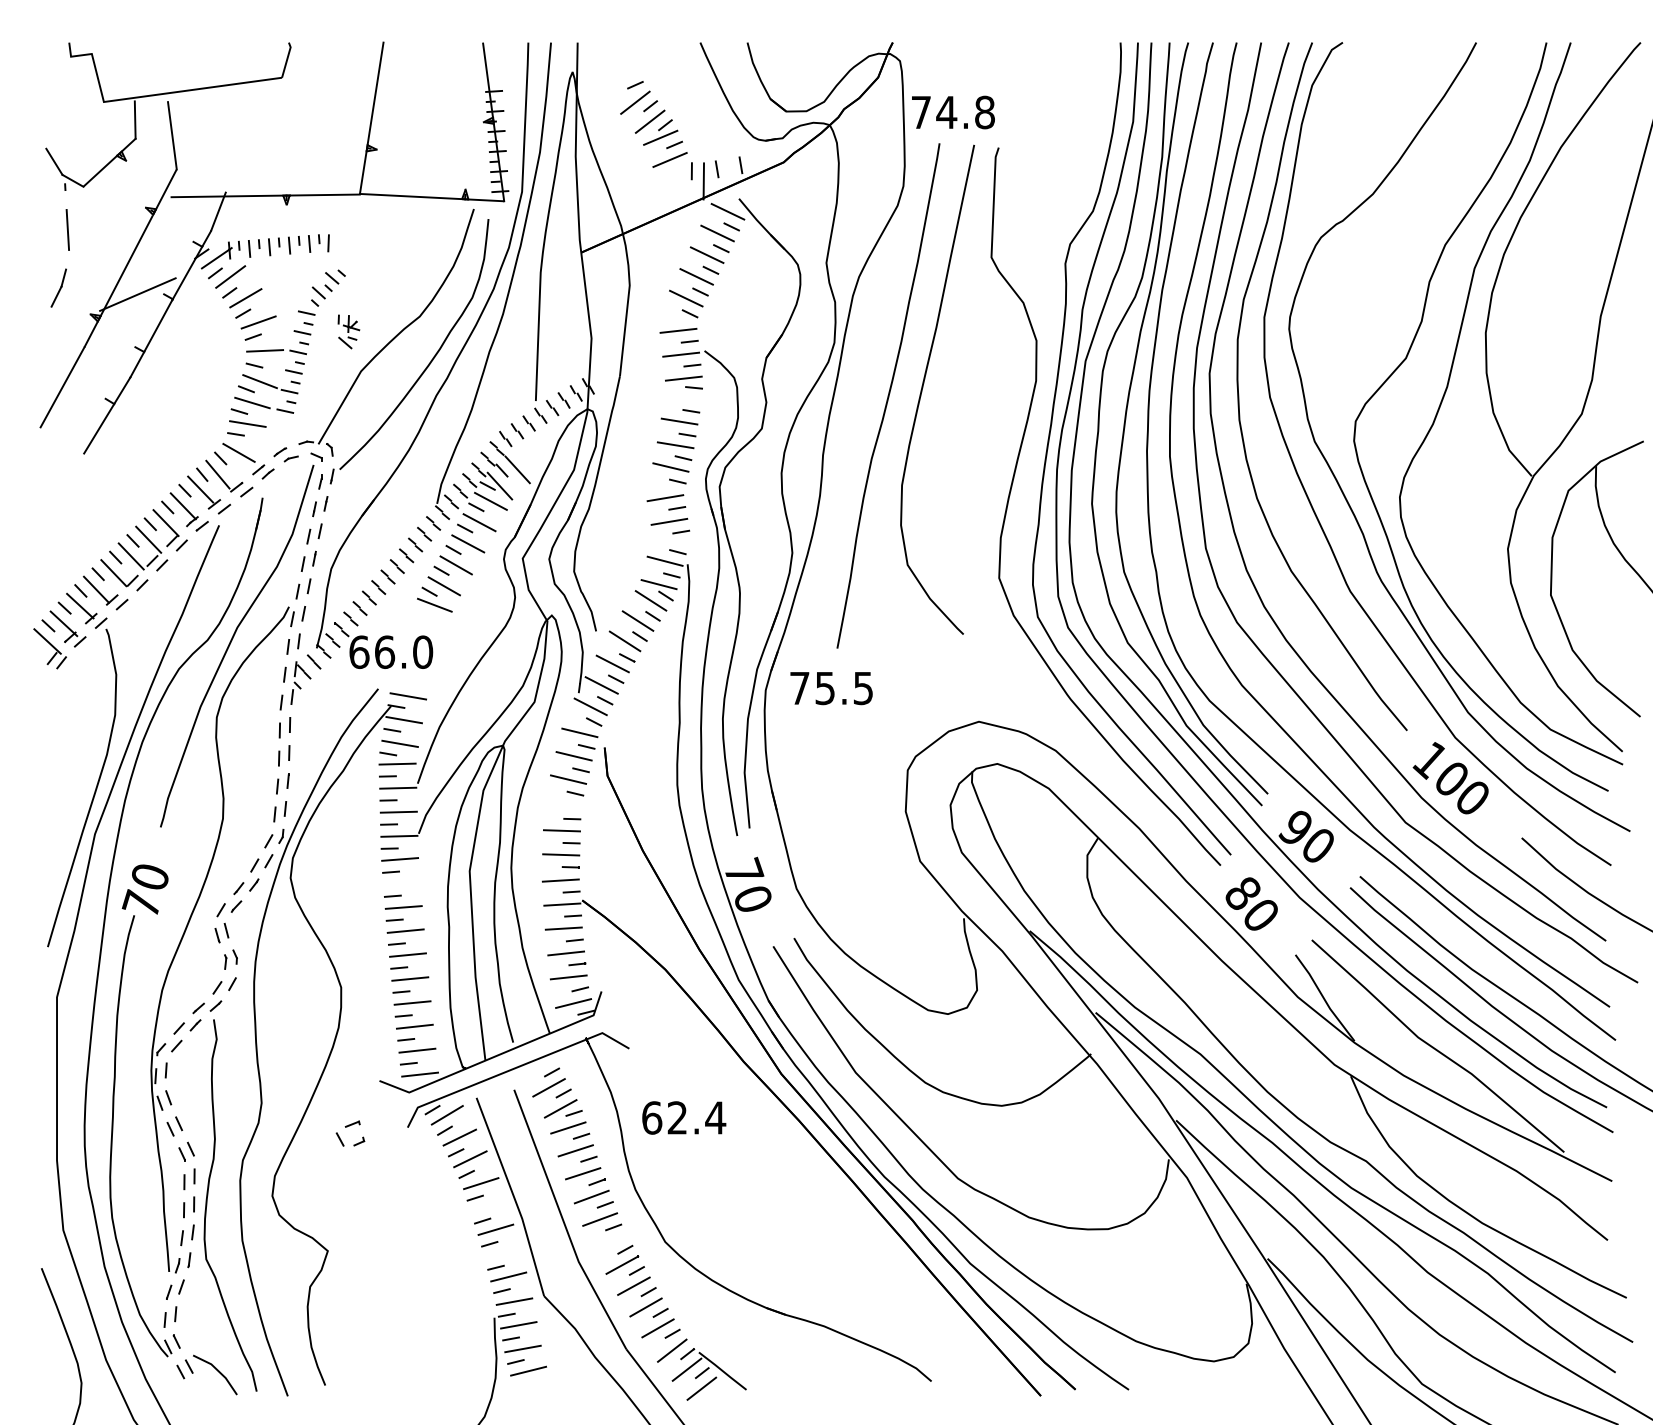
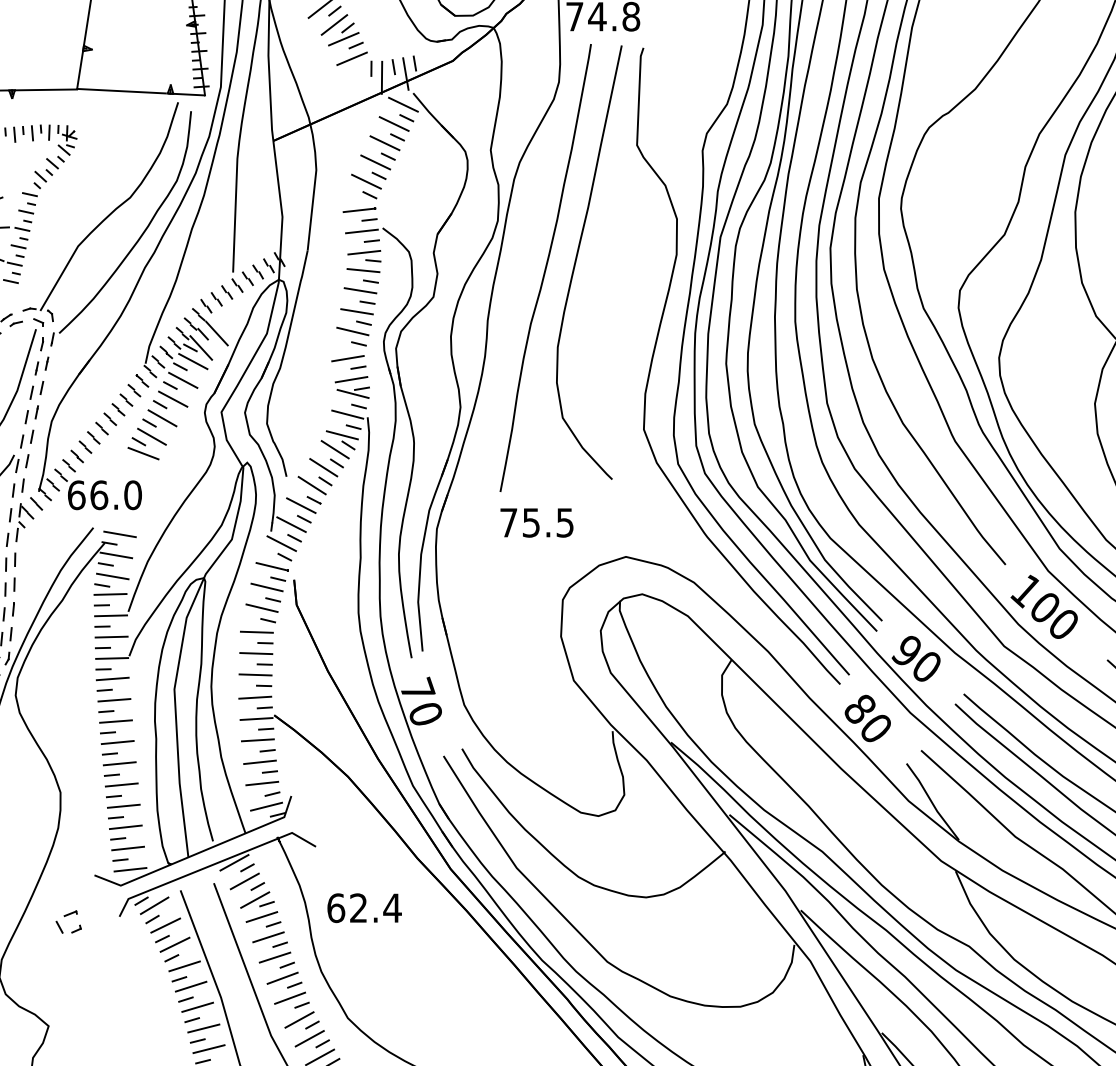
line: (730, 176) -> (405, 73), added
part: (348, 331) -> (67, 139), moved
line: (682, 398) -> (363, 270), added
line: (670, 537) -> (352, 393), added
text: (831, 688) -> (536, 522), moved
line: (562, 806) -> (256, 632), added
line: (401, 883) -> (113, 700), added
line: (537, 1066) -> (234, 862), added
line: (488, 1206) -> (191, 986), added
line: (610, 1243) -> (299, 1019), added
line: (502, 1253) -> (203, 1028), added

